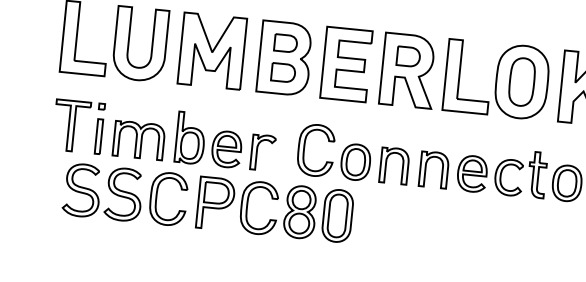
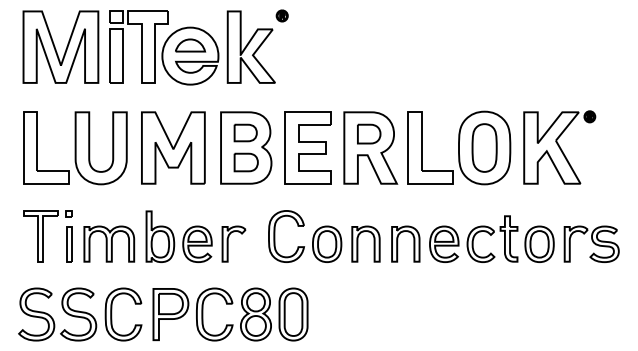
part: (208, 203) -> (163, 314), moved

